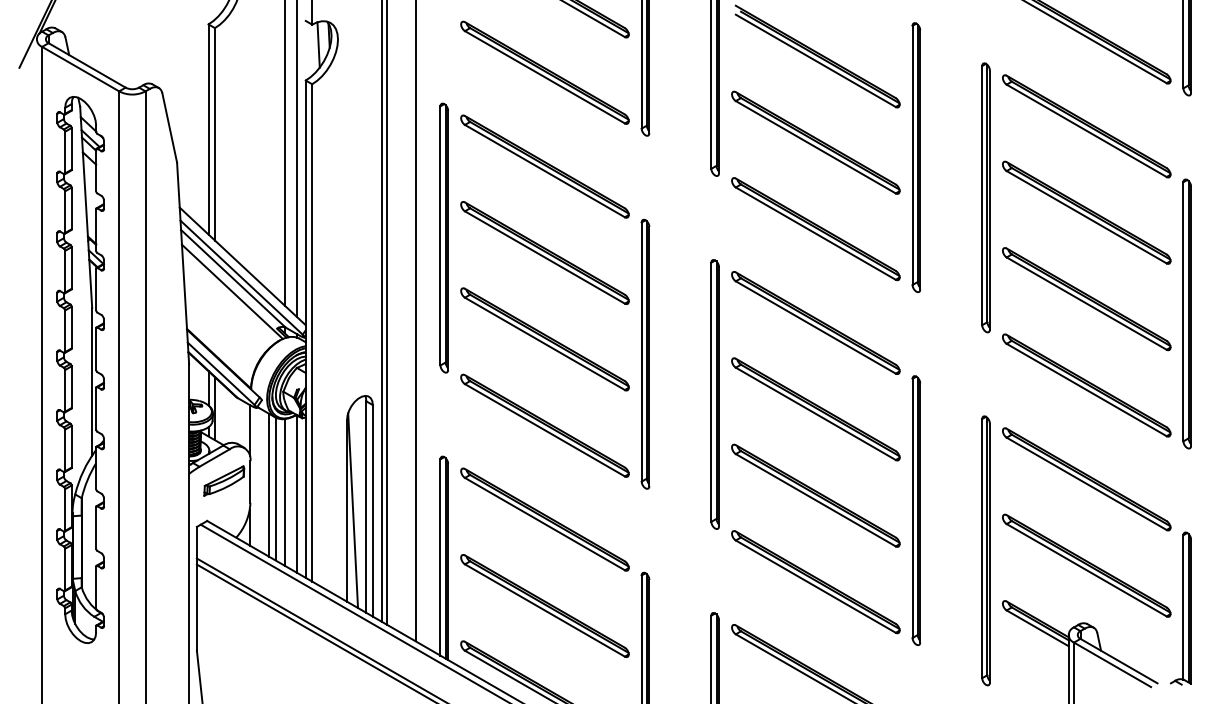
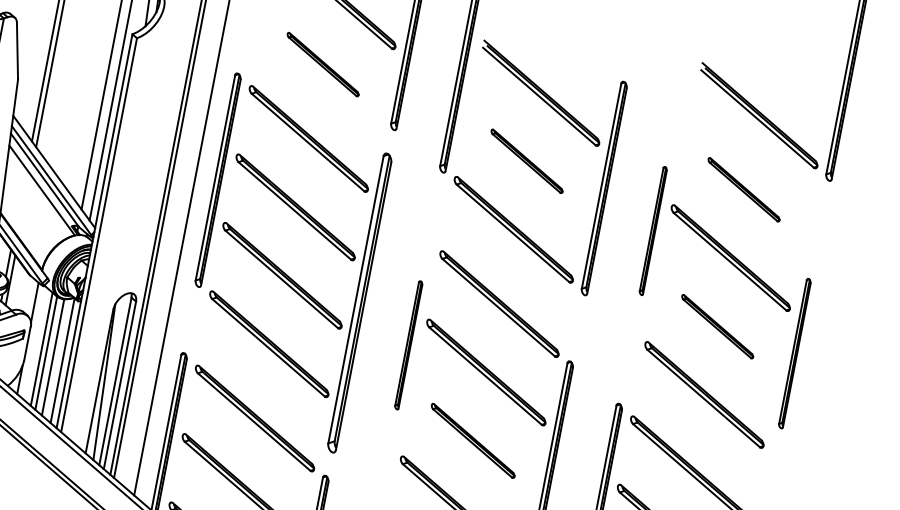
part: (544, 72) -> (322, 64), size x0.6
part: (1086, 126) -> (743, 189), size x0.6
part: (815, 142) -> (526, 161), size x0.6
part: (985, 197) -> (652, 230), size x0.6
part: (1086, 299) -> (717, 326), size x0.6
part: (1186, 313) -> (794, 353), size x0.7
part: (645, 353) -> (359, 302), size x1.4
part: (714, 394) -> (408, 345), size x0.6
part: (815, 495) -> (472, 440), size x0.7

